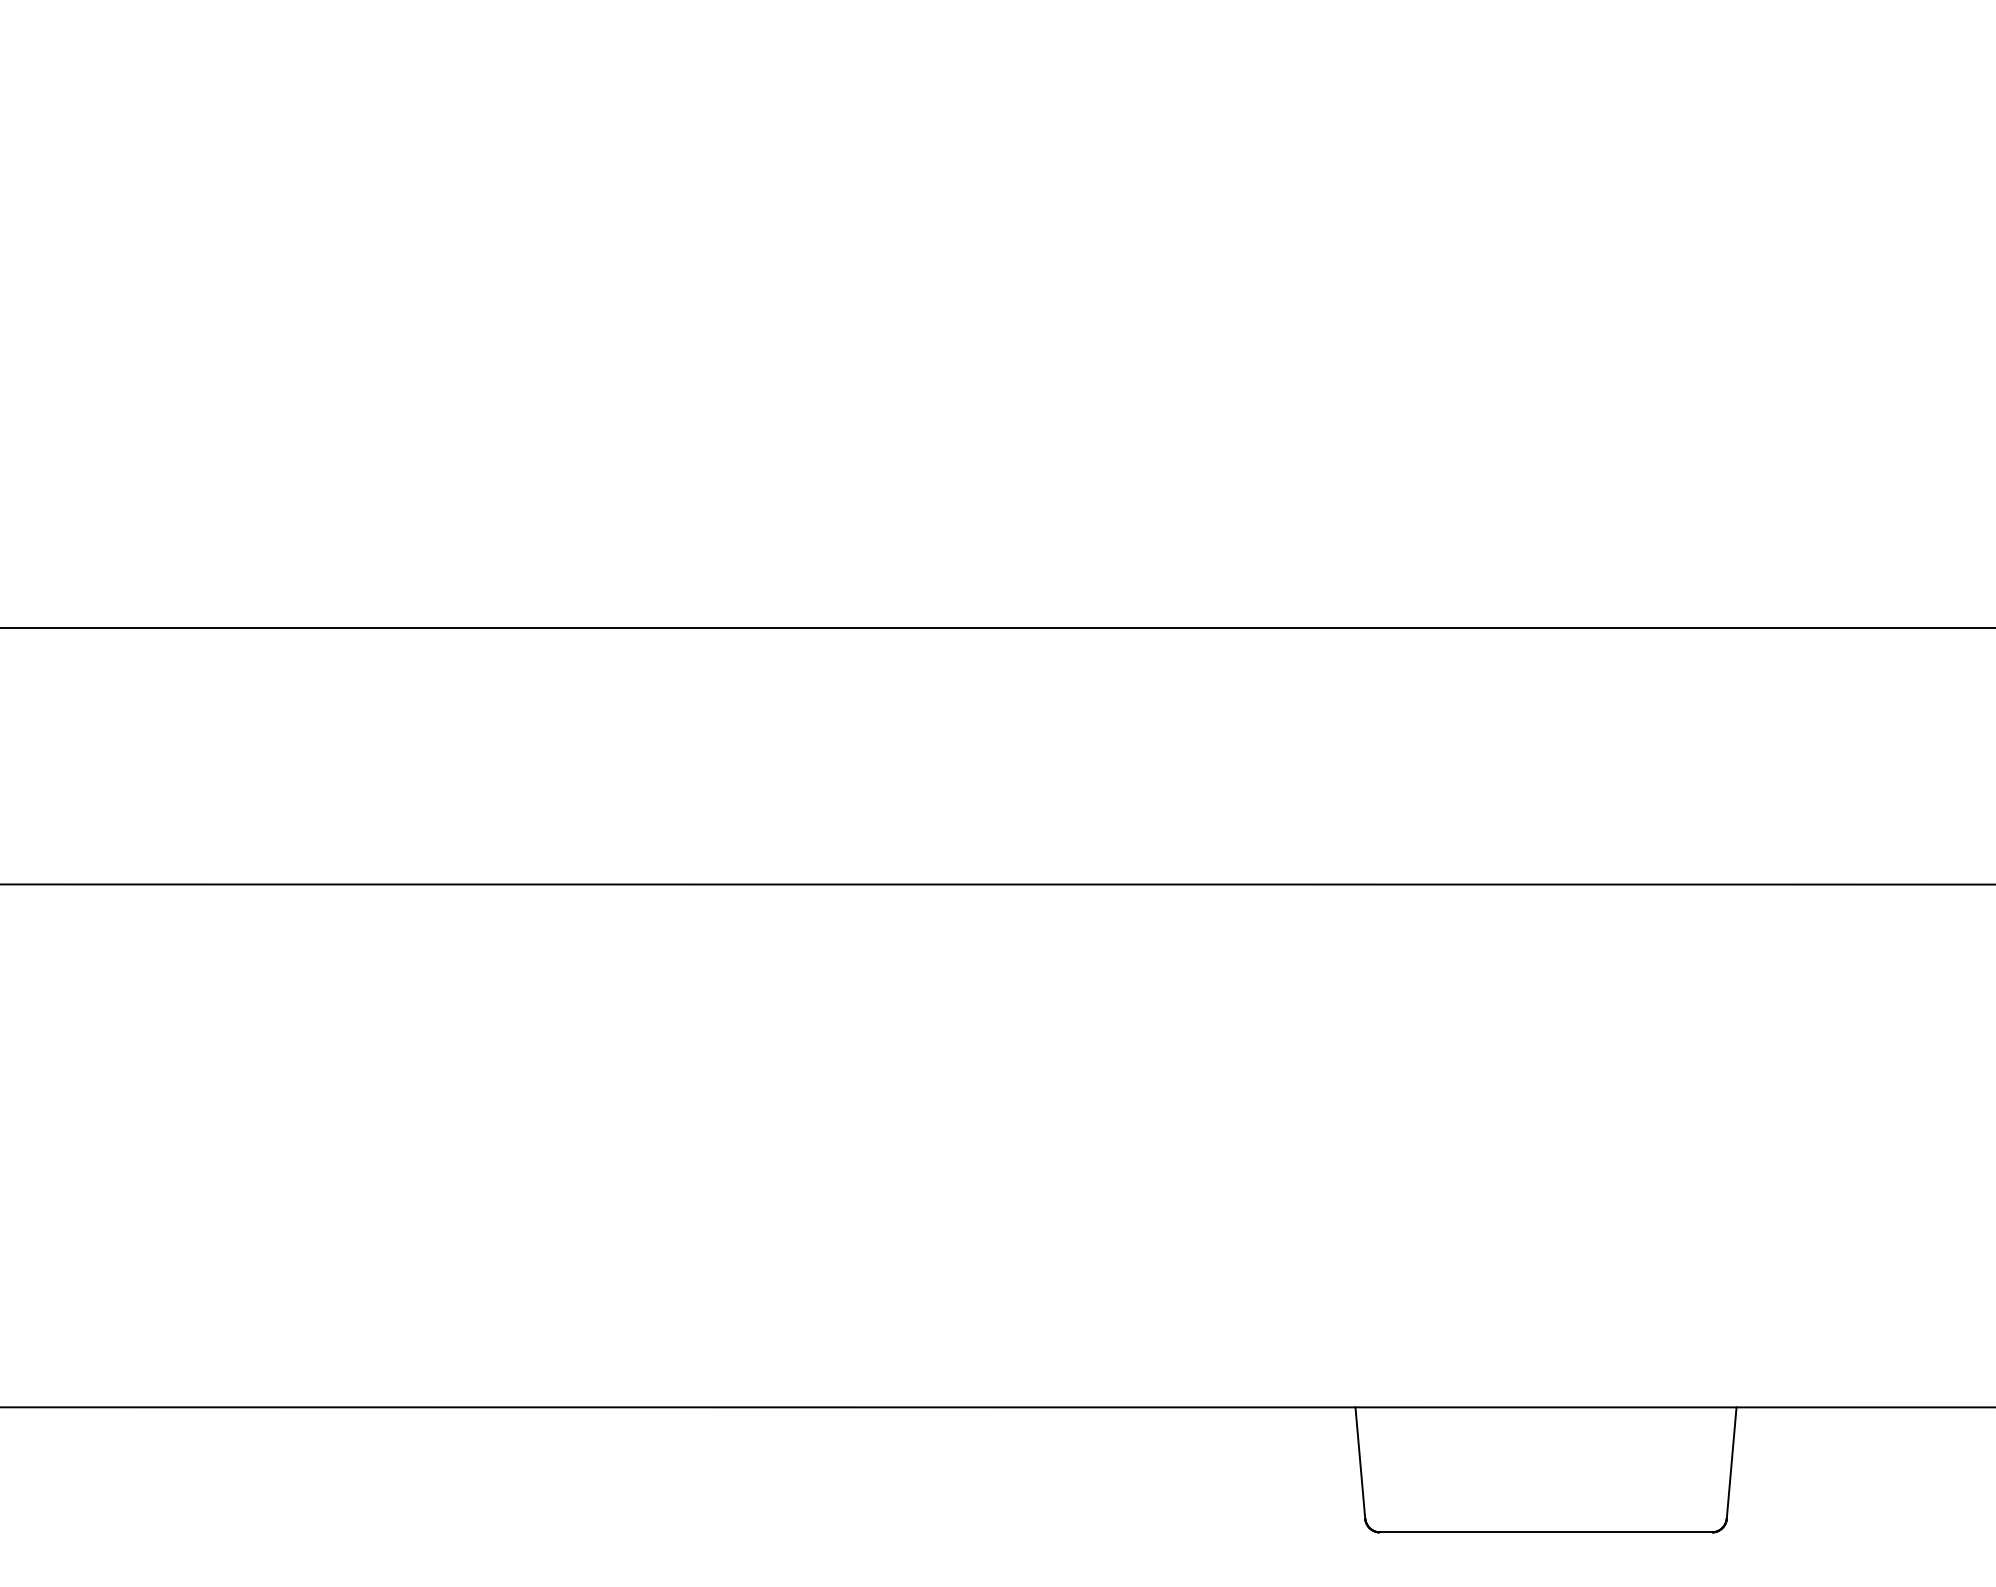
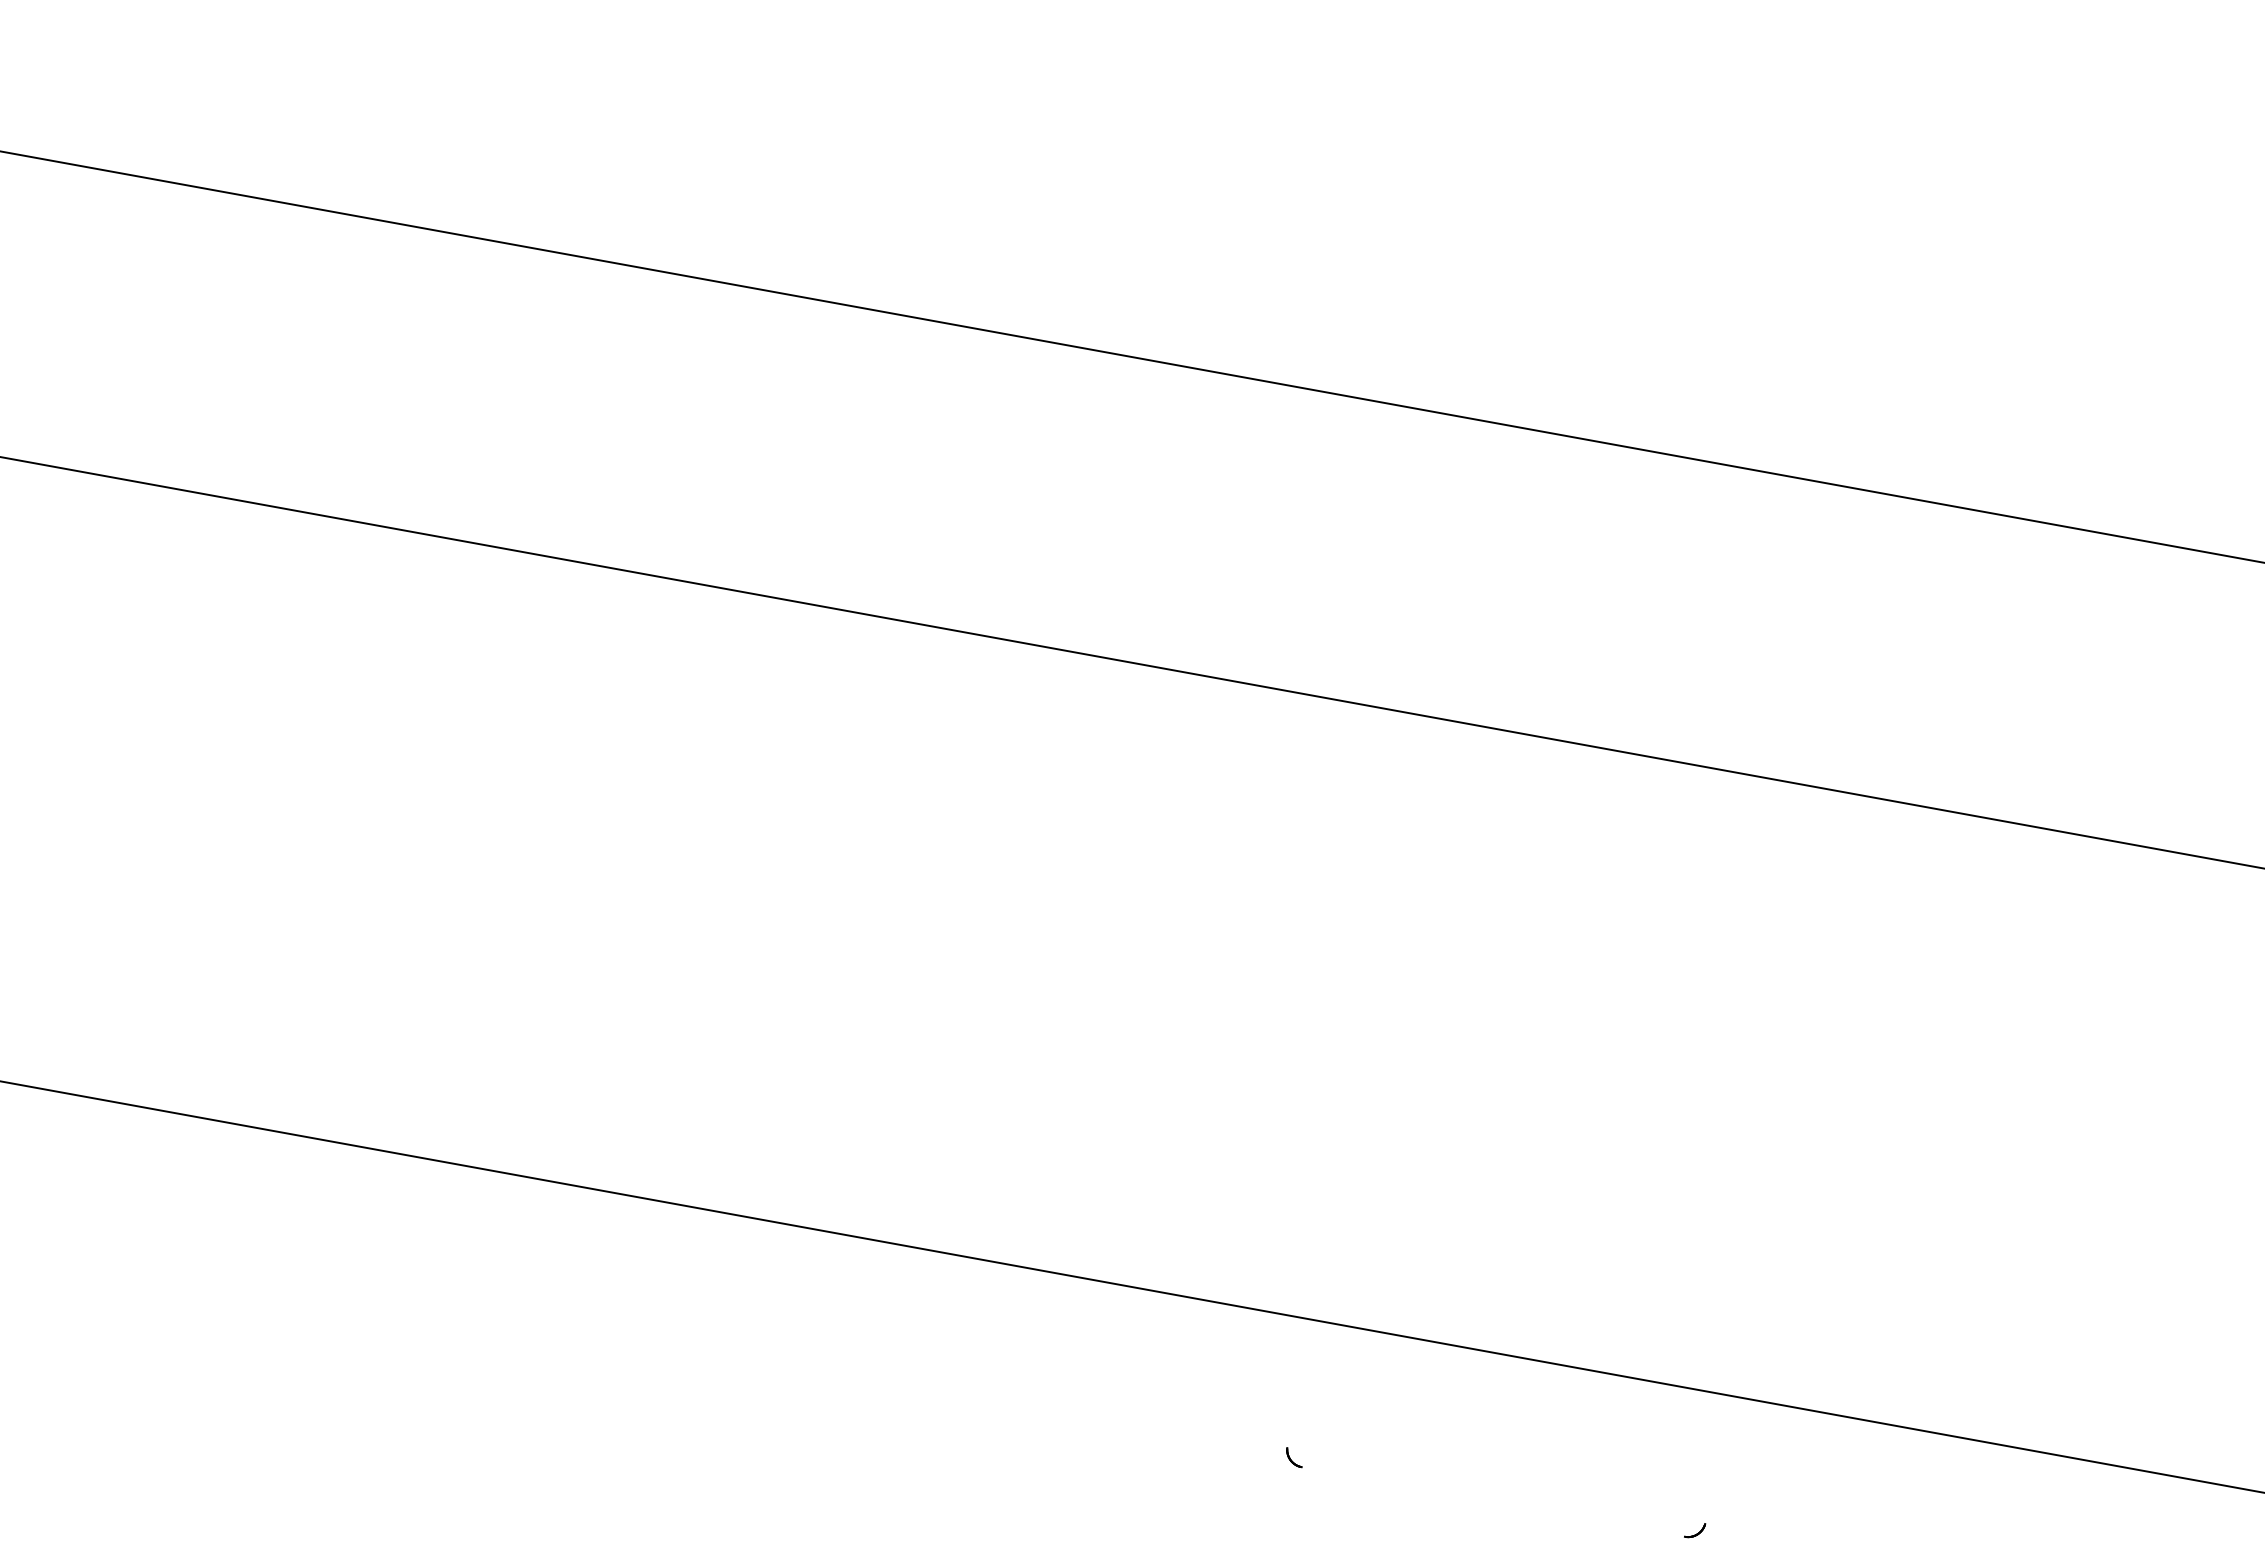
line: (1360, 1462) -> (1293, 1382), removed
line: (1731, 1462) -> (1722, 1460), removed
line: (1545, 1532) -> (1492, 1501), removed

